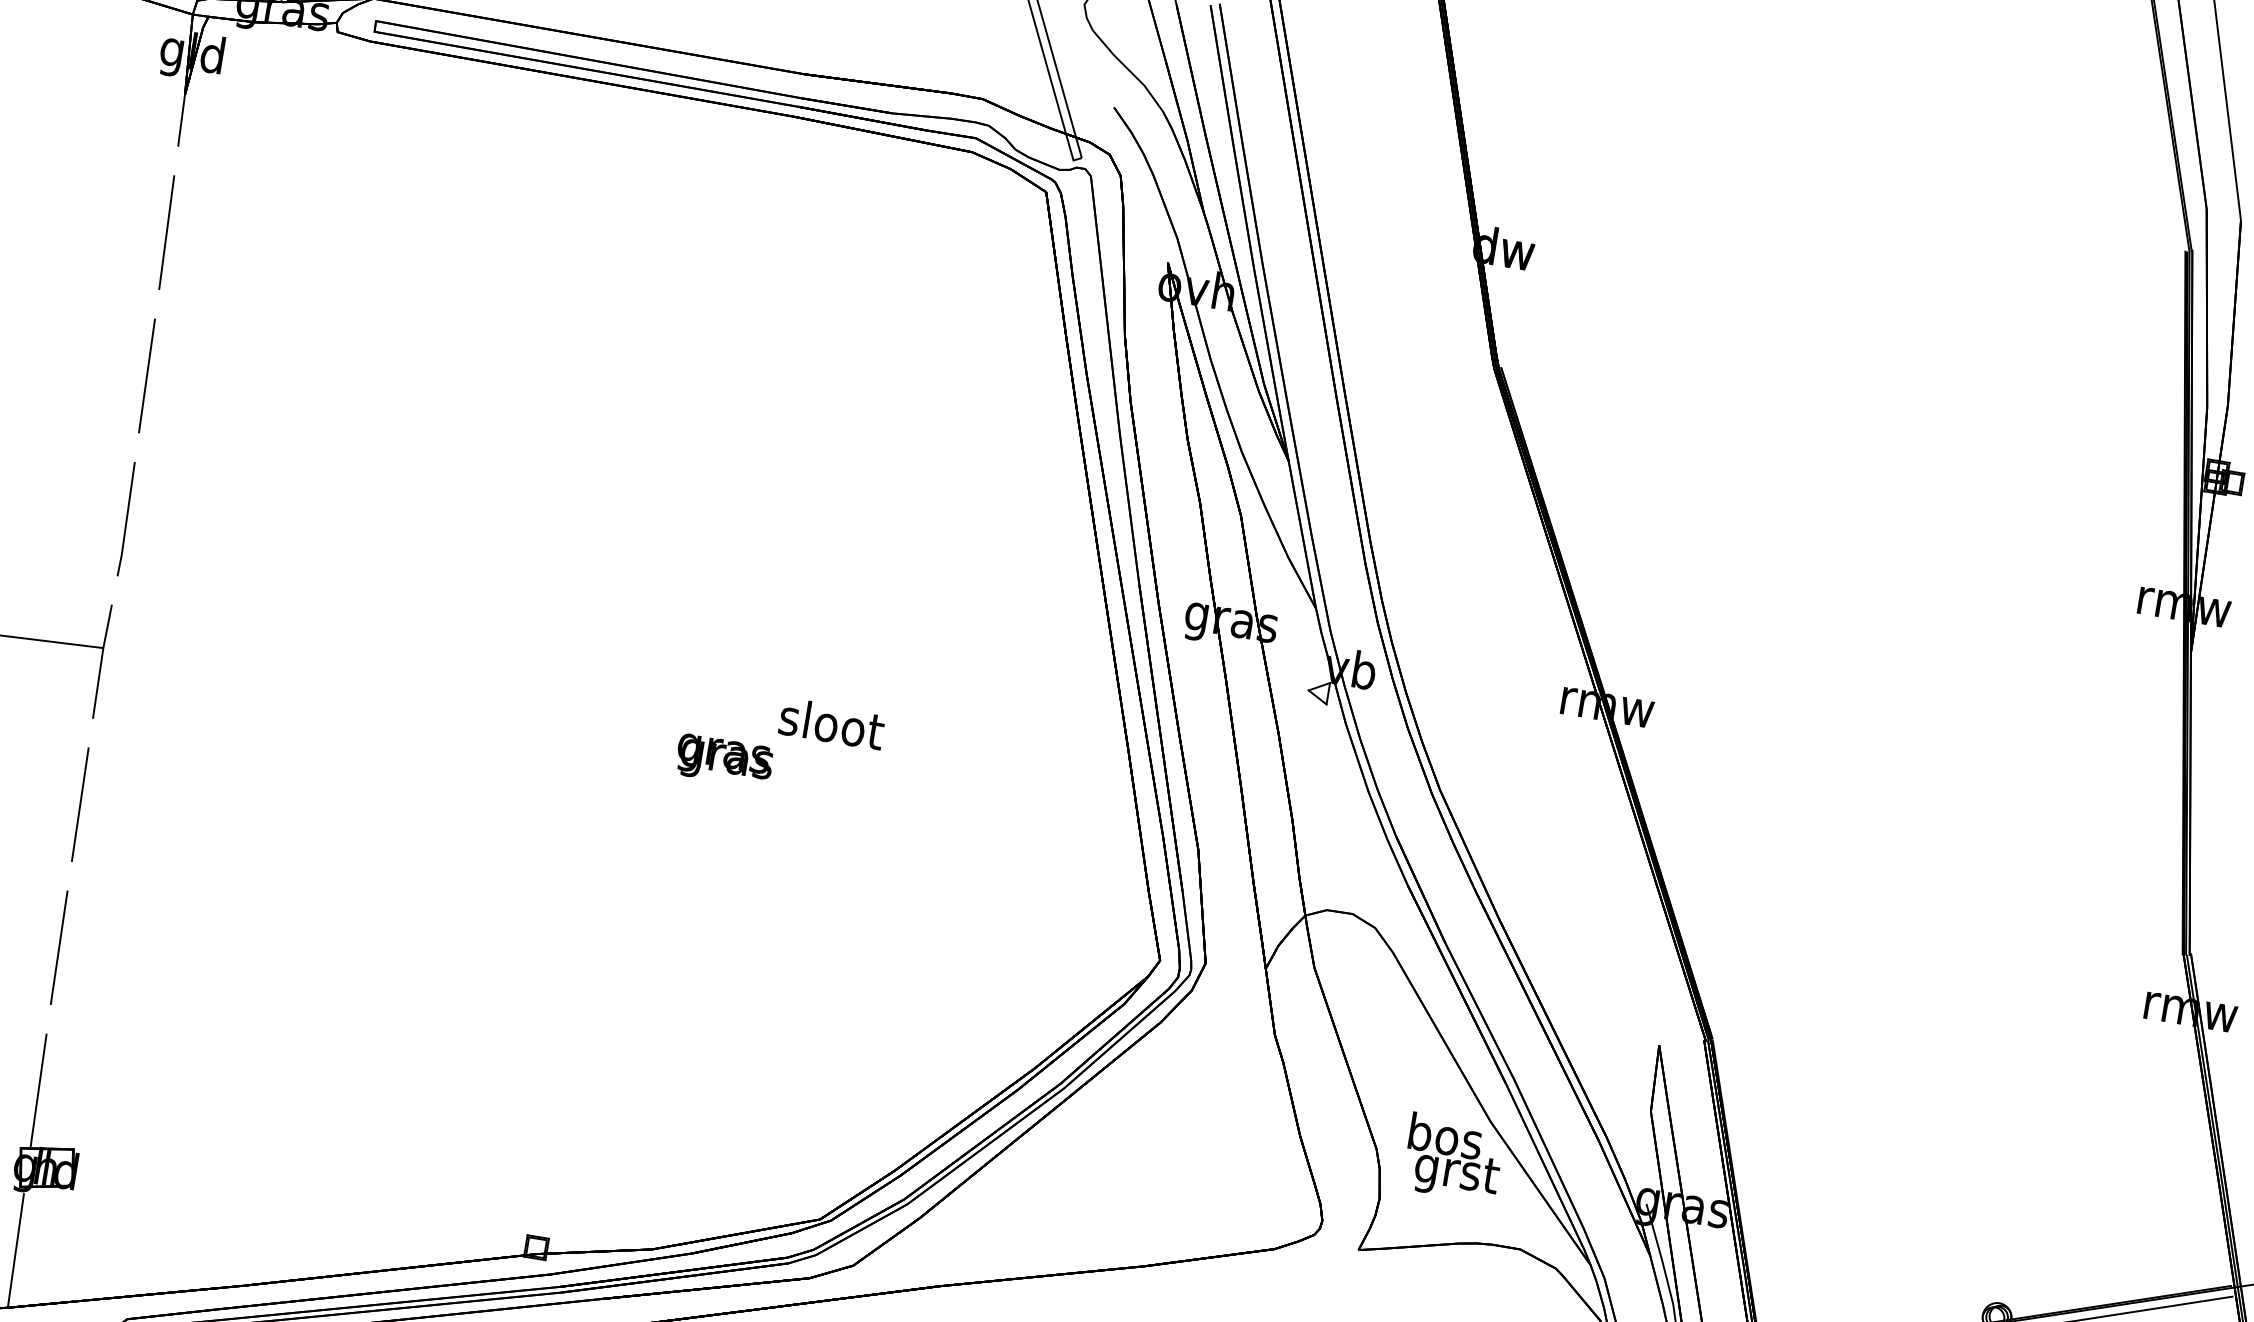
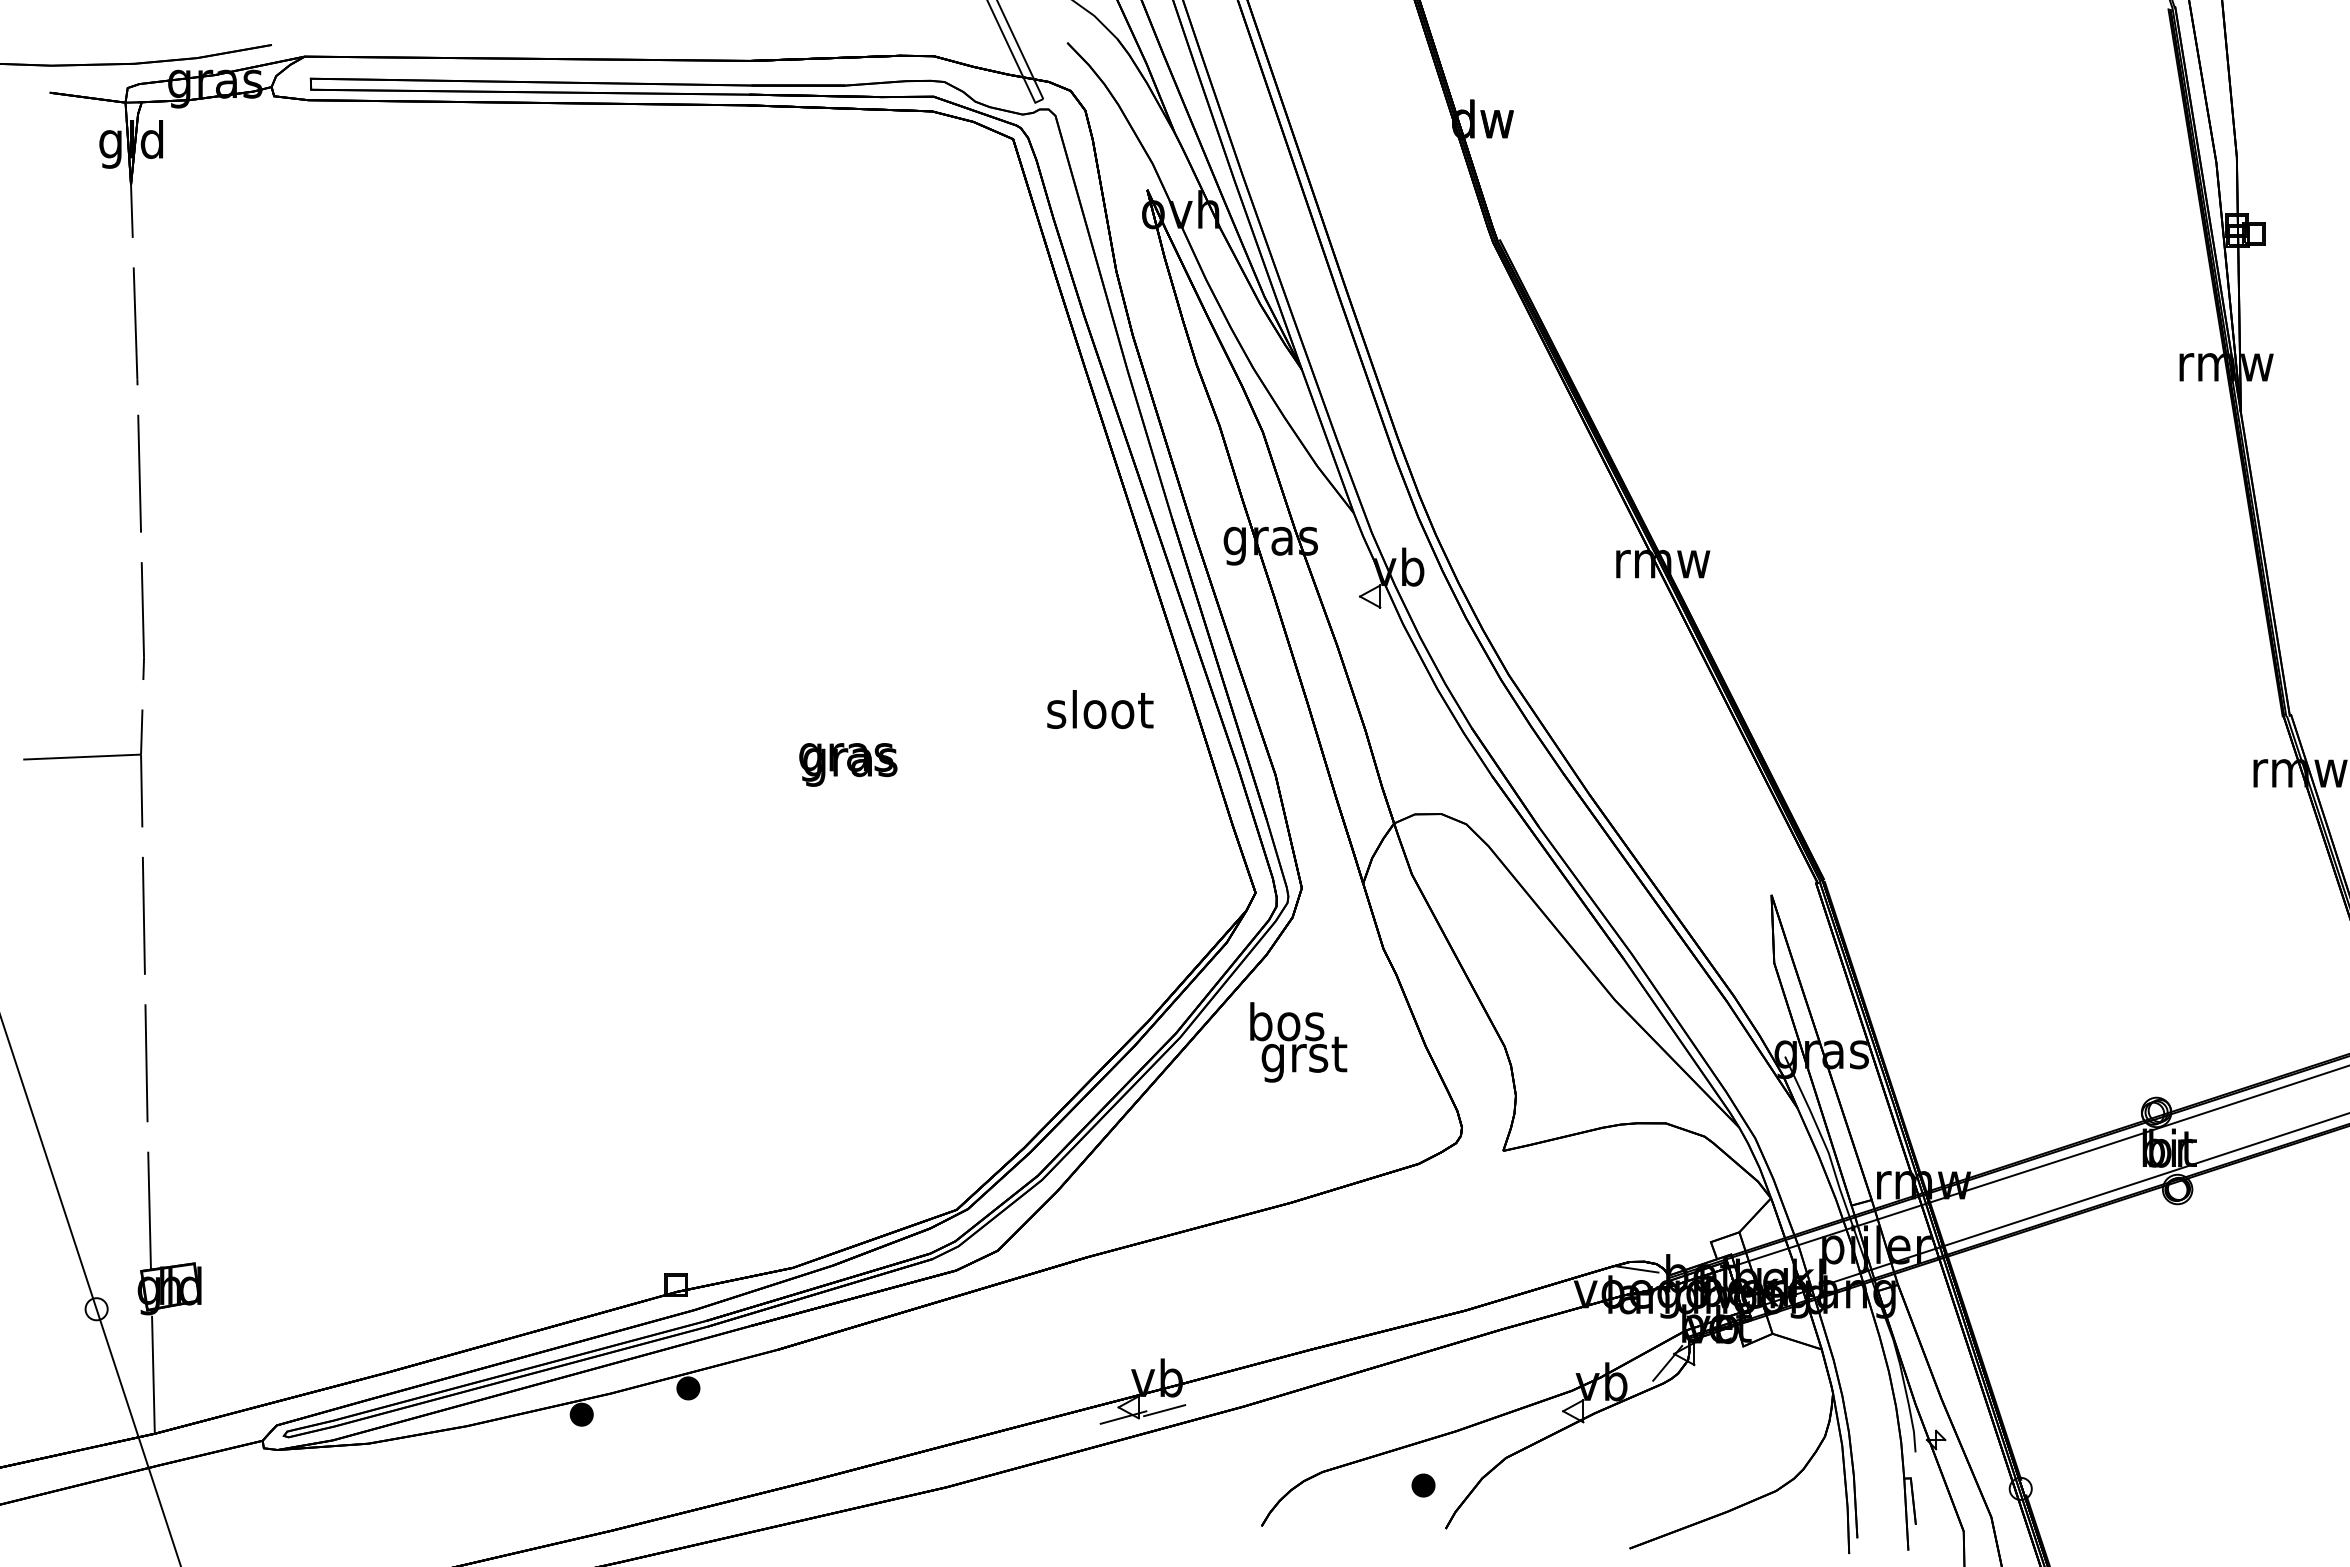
text: (832, 723) -> (1100, 709), moved
text: (724, 760) -> (848, 764), moved
text: (1453, 1157) -> (1298, 1042), moved

